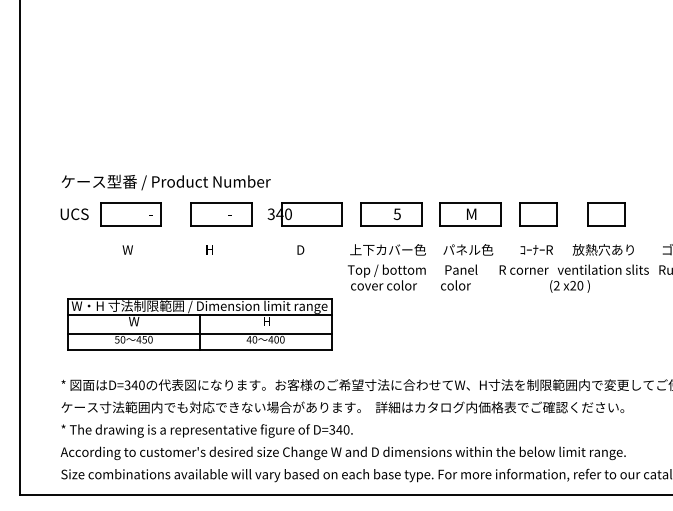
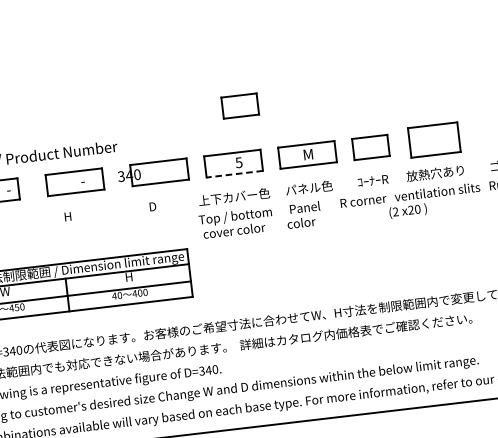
part: (405, 154) -> (240, 106), added
part: (606, 214) -> (434, 140), size x1.4
line: (390, 225) -> (233, 173), solid -> dashed

